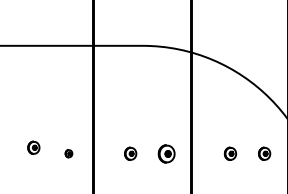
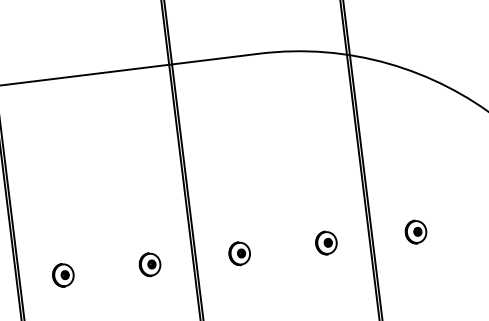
part: (33, 147) -> (62, 274), moved
part: (68, 153) -> (149, 264), size x1.67
part: (130, 153) -> (239, 253), moved
part: (166, 153) -> (325, 242), size x0.71
part: (230, 153) -> (415, 231), moved

